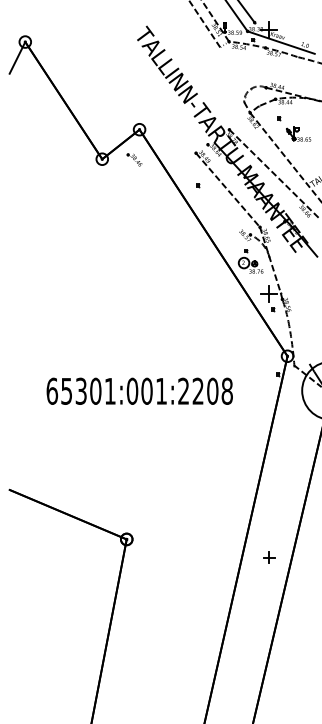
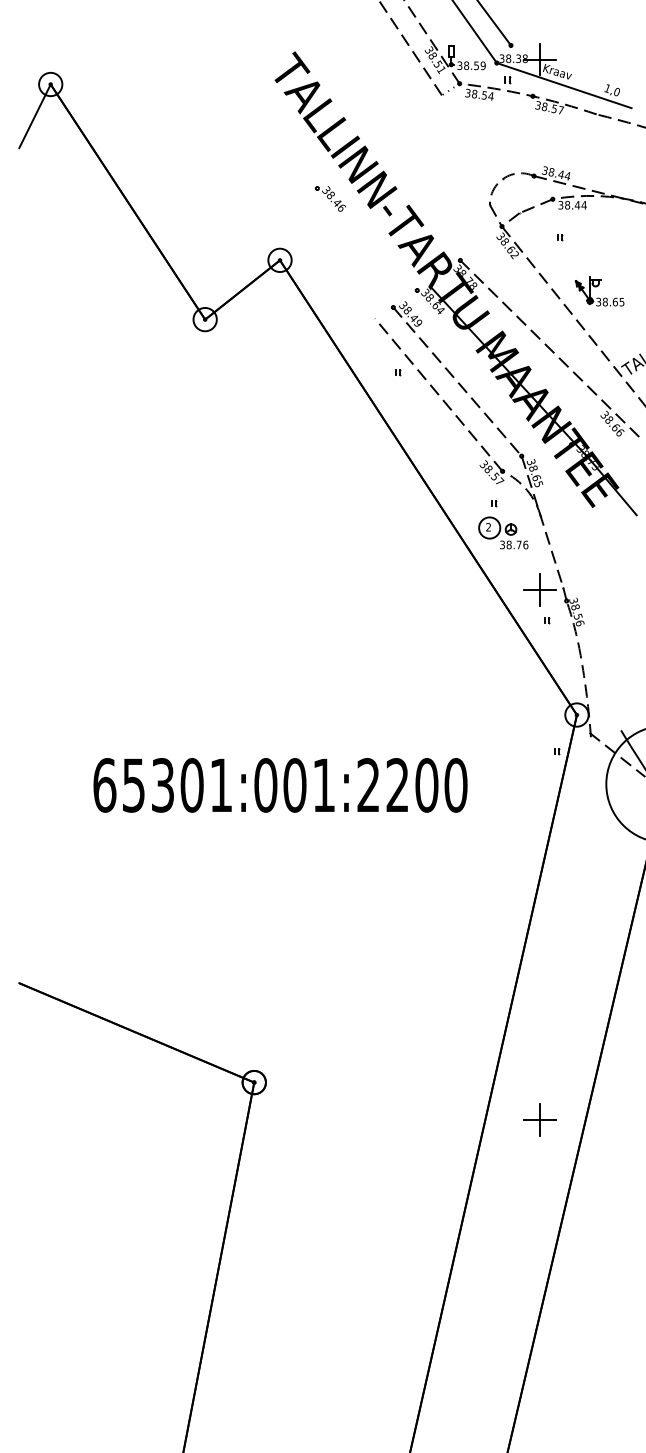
part: (298, 133) -> (598, 290), moved
part: (134, 159) -> (330, 197), moved
line: (218, 196) -> (438, 394), added
text: (226, 391) -> (454, 785), 65301:001:2208 -> 65301:001:2200
part: (268, 557) -> (538, 1118), size x1.43

